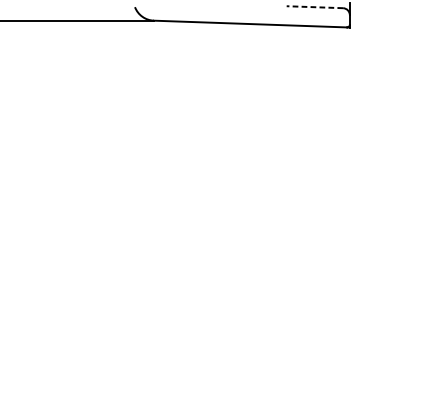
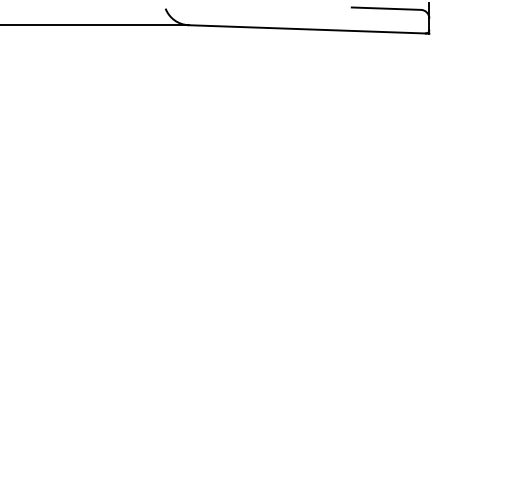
line: (314, 7) -> (386, 8), dashed -> solid

